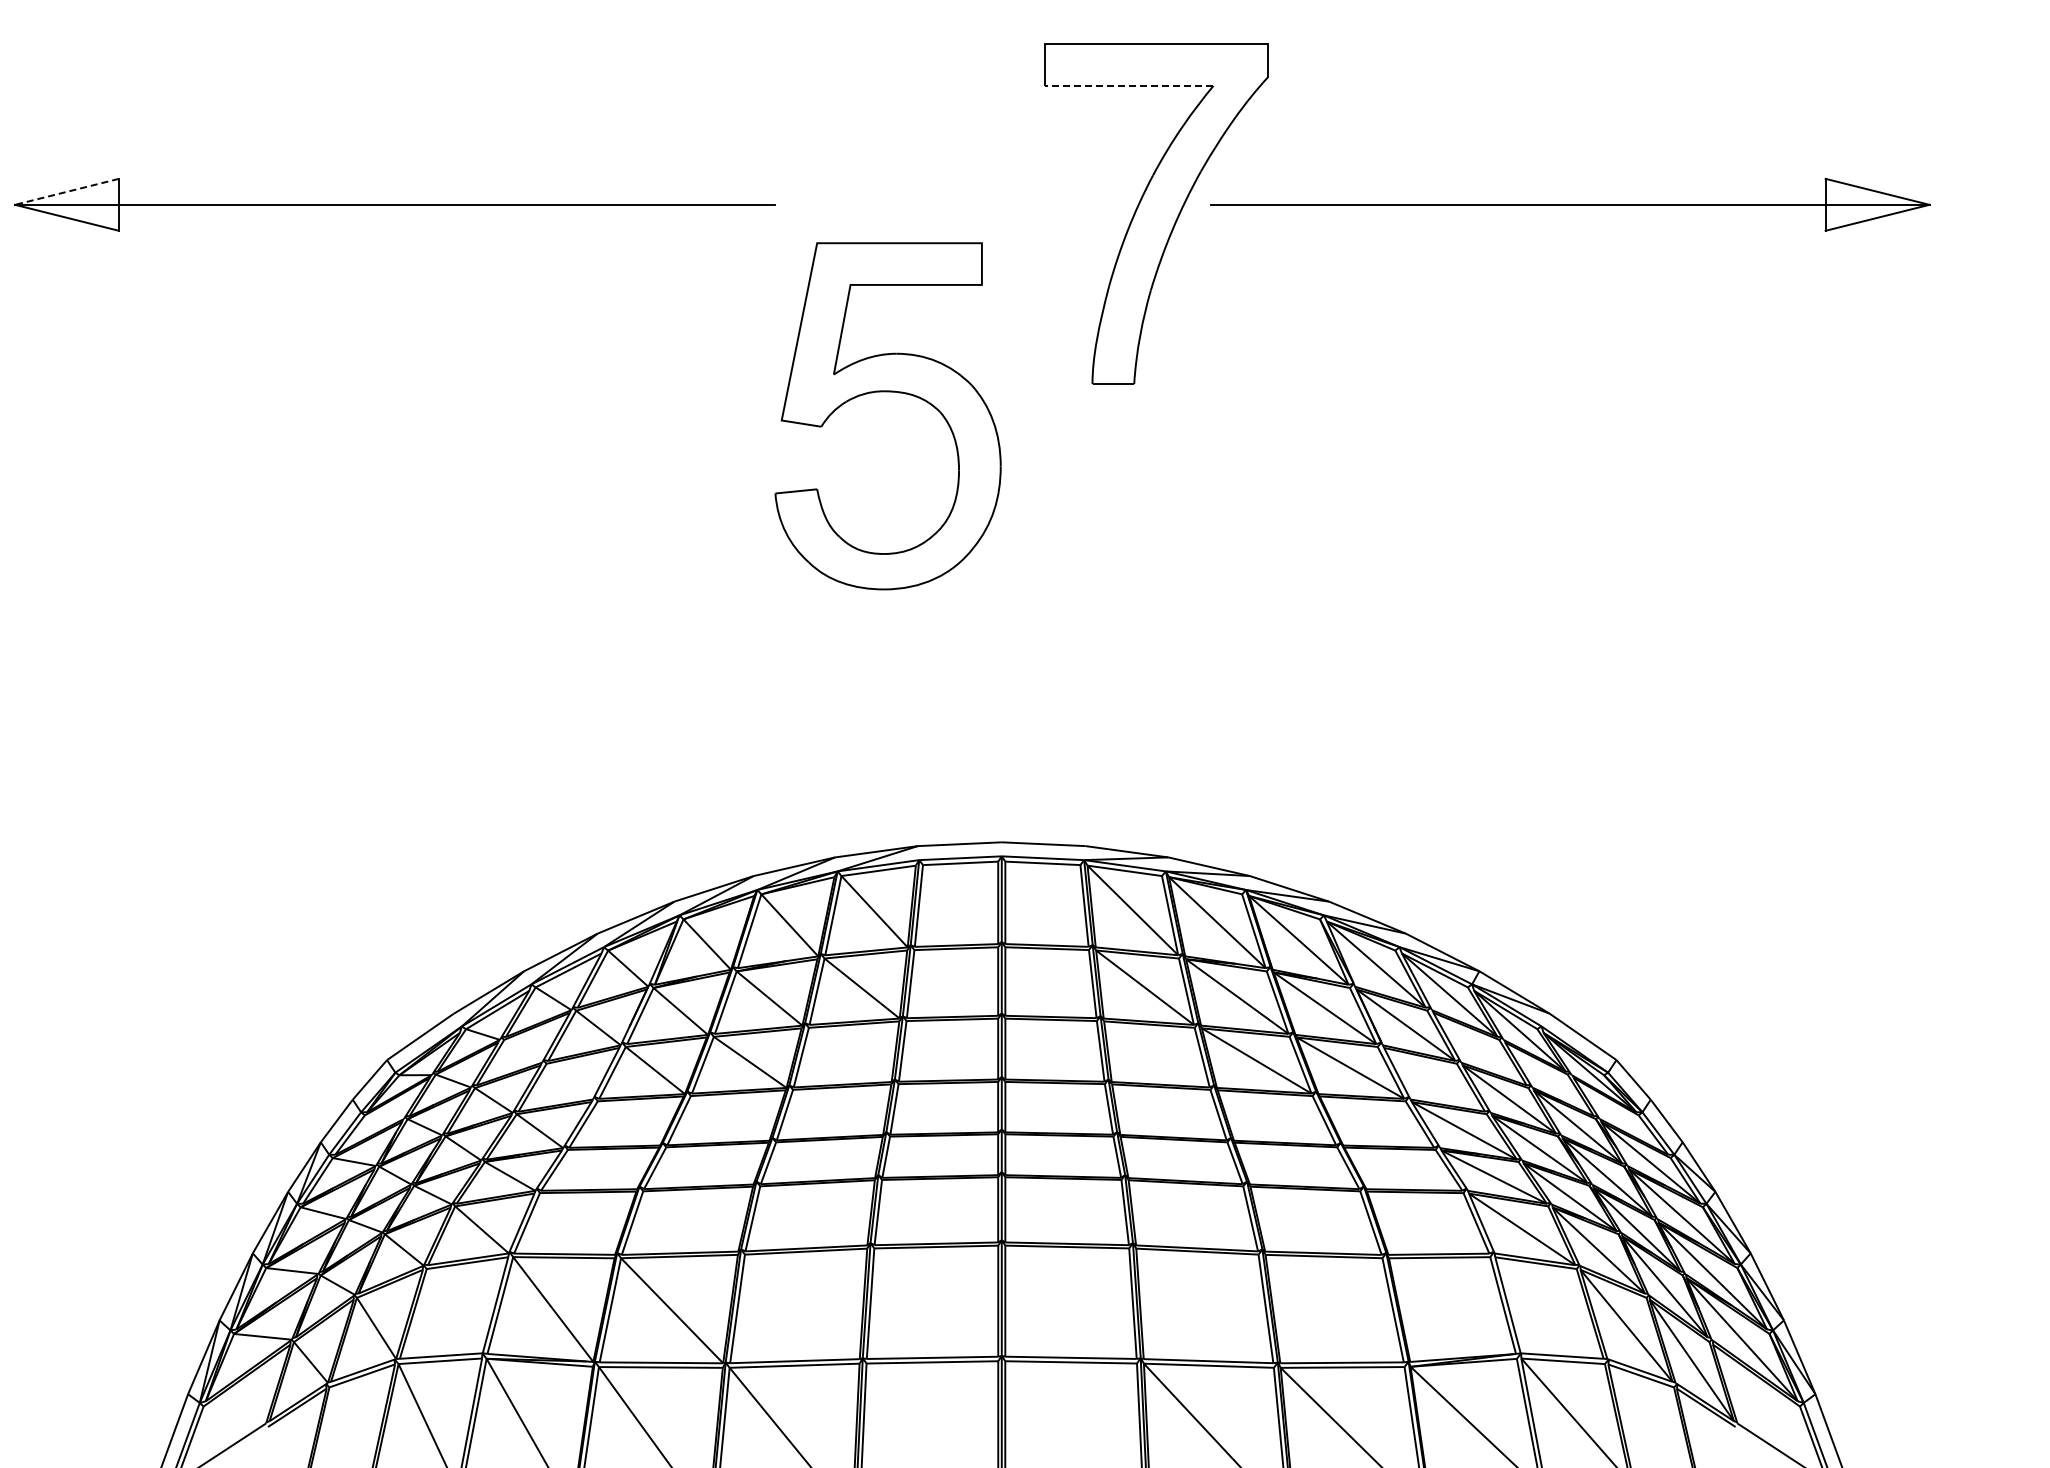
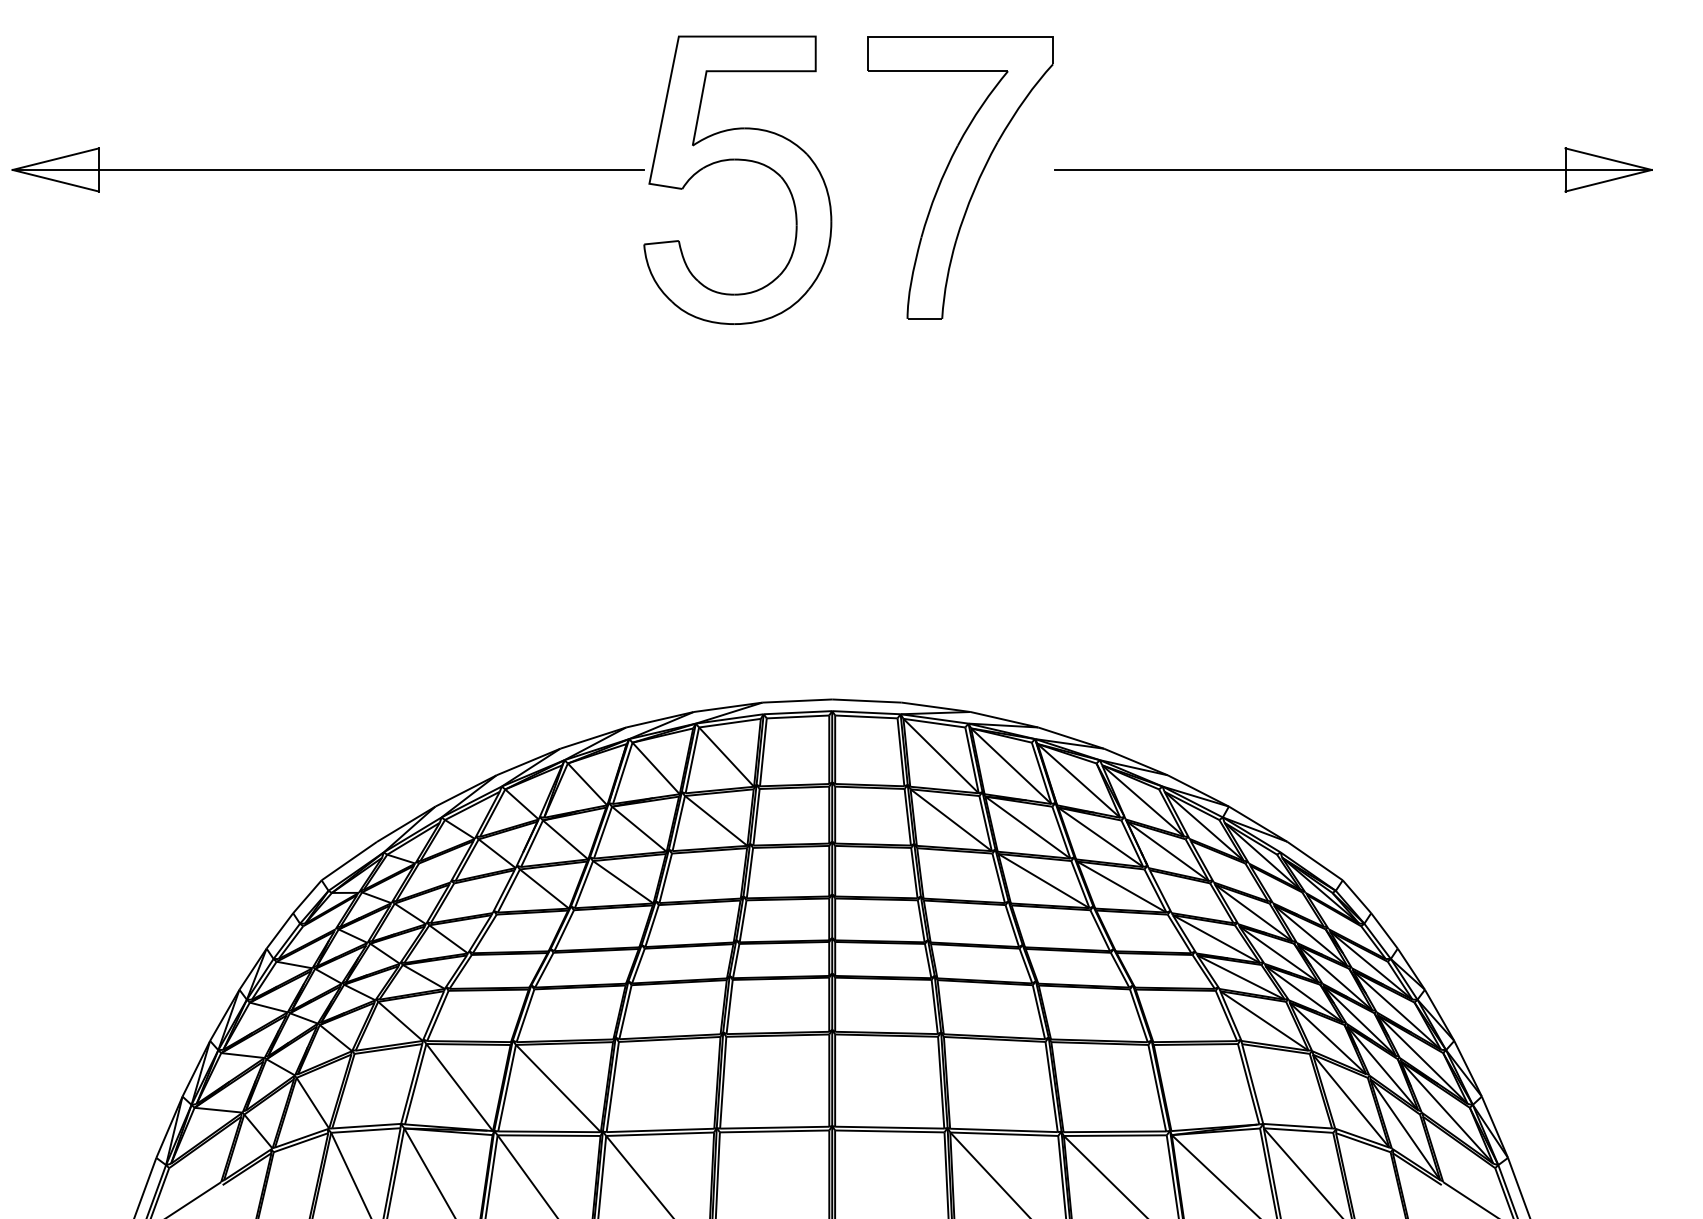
line: (1128, 85) -> (937, 70), dashed -> solid
line: (66, 191) -> (55, 158), dashed -> solid
part: (1570, 204) -> (1353, 169), moved
part: (887, 392) -> (737, 160), moved

